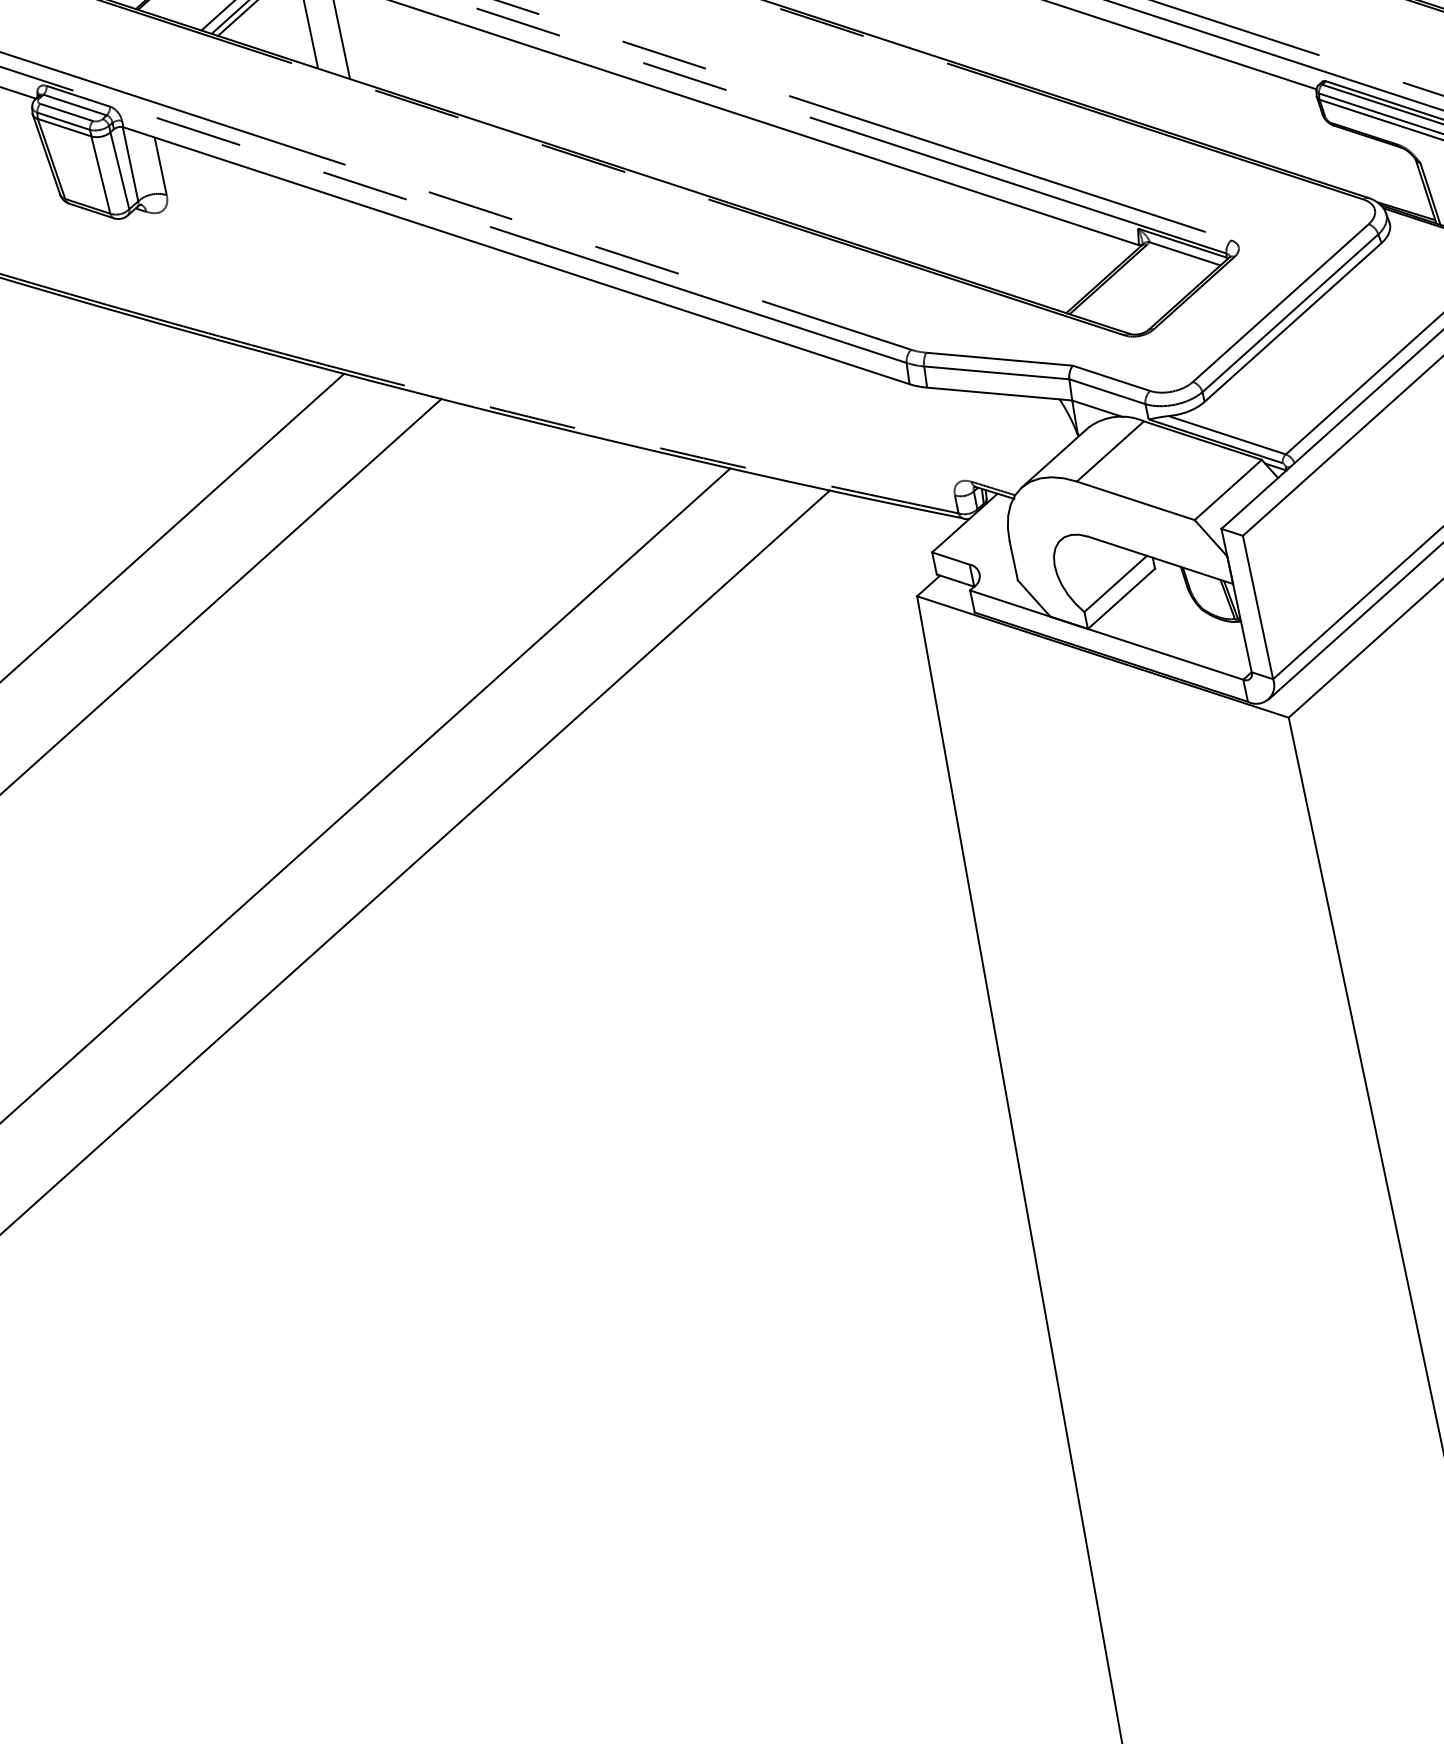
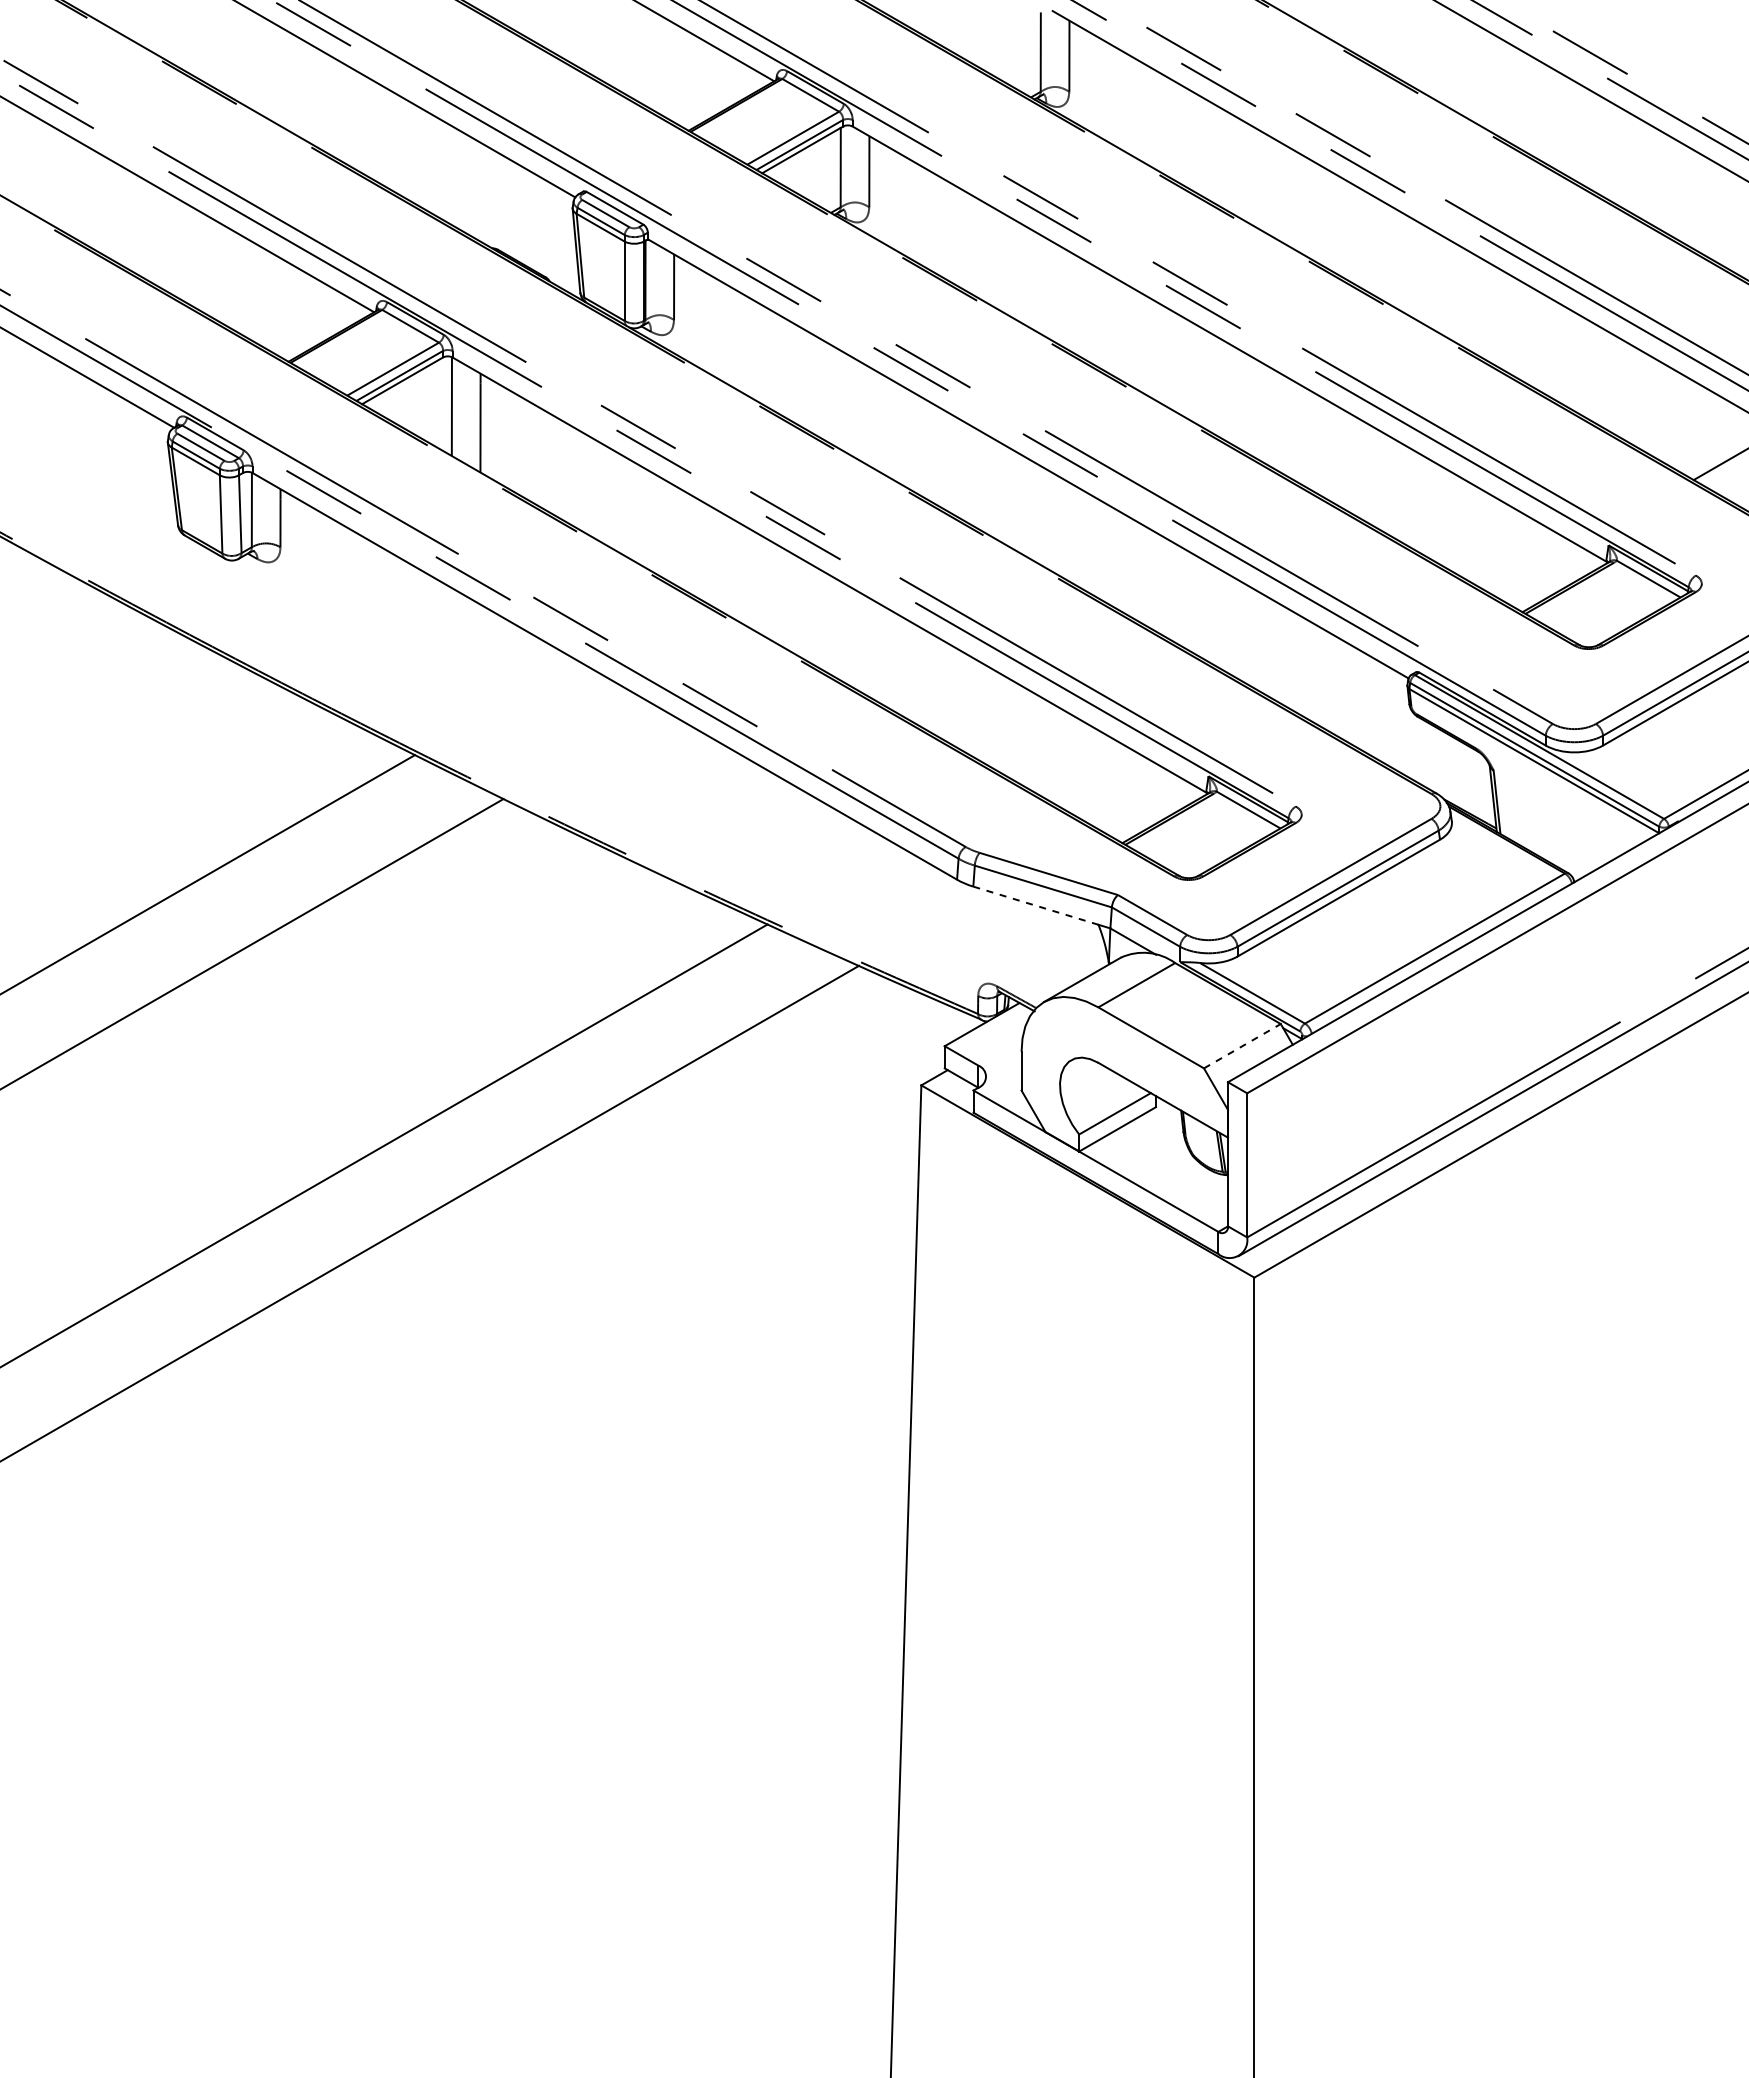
line: (993, 393) -> (1036, 905), solid -> dashed
line: (1228, 489) -> (1242, 1045), solid -> dashed

